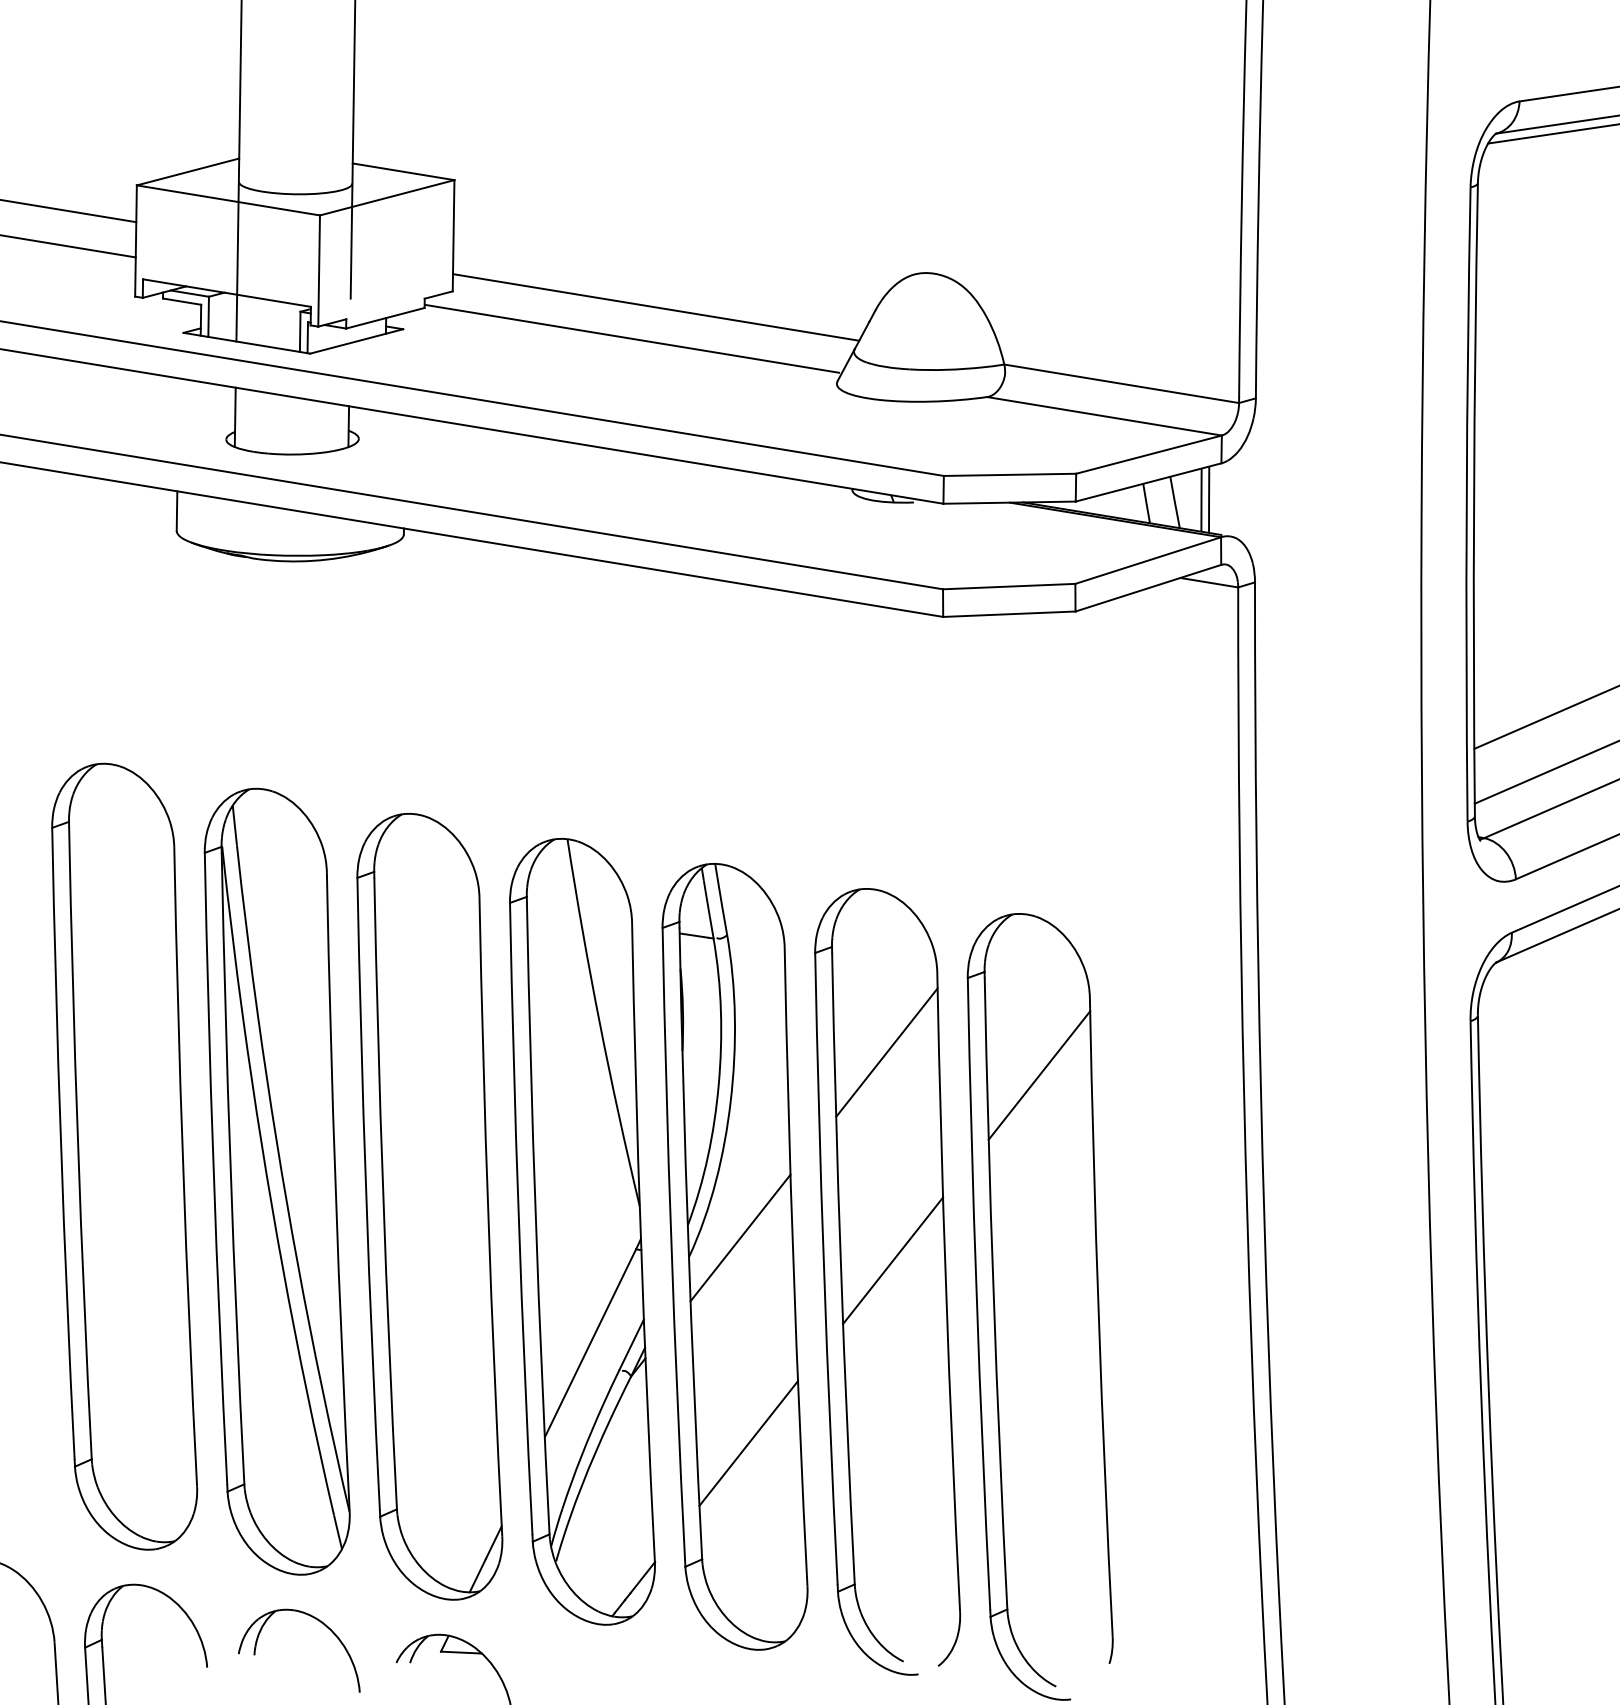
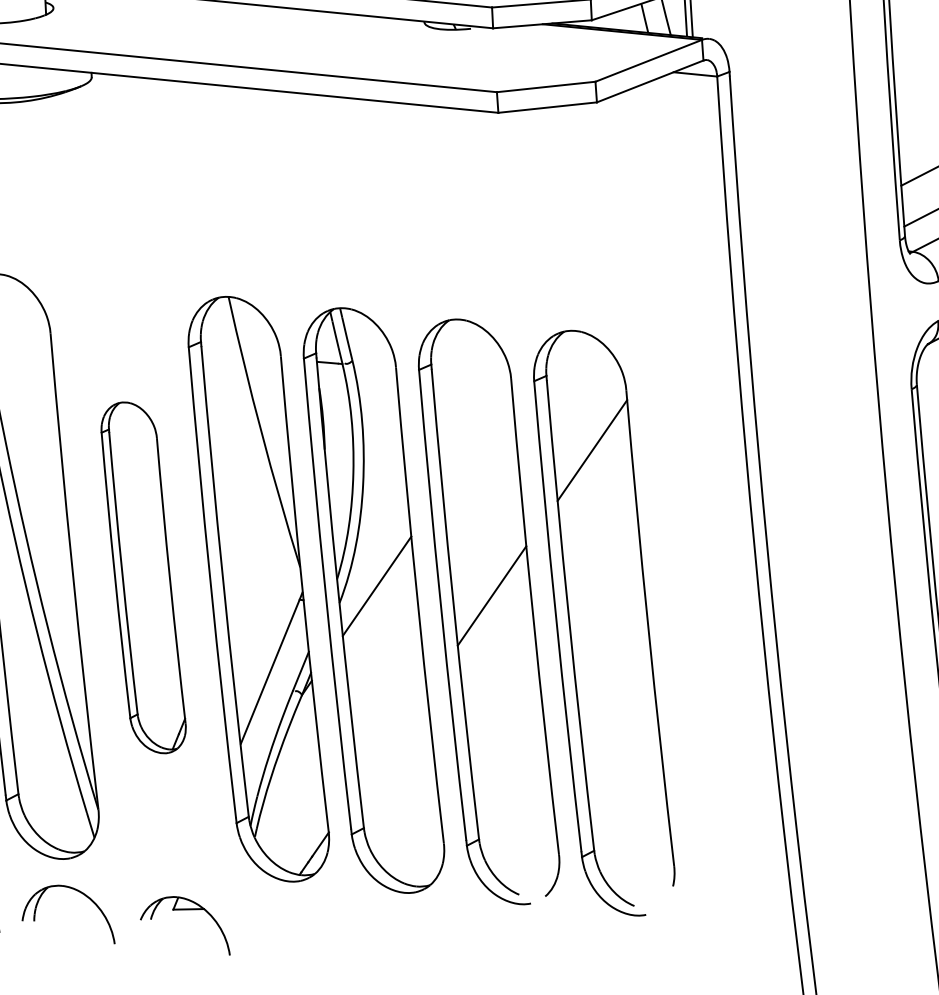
line: (886, 1052) -> (477, 440), removed
part: (429, 1206) -> (143, 577), size x0.6
line: (748, 1443) -> (392, 739), removed

